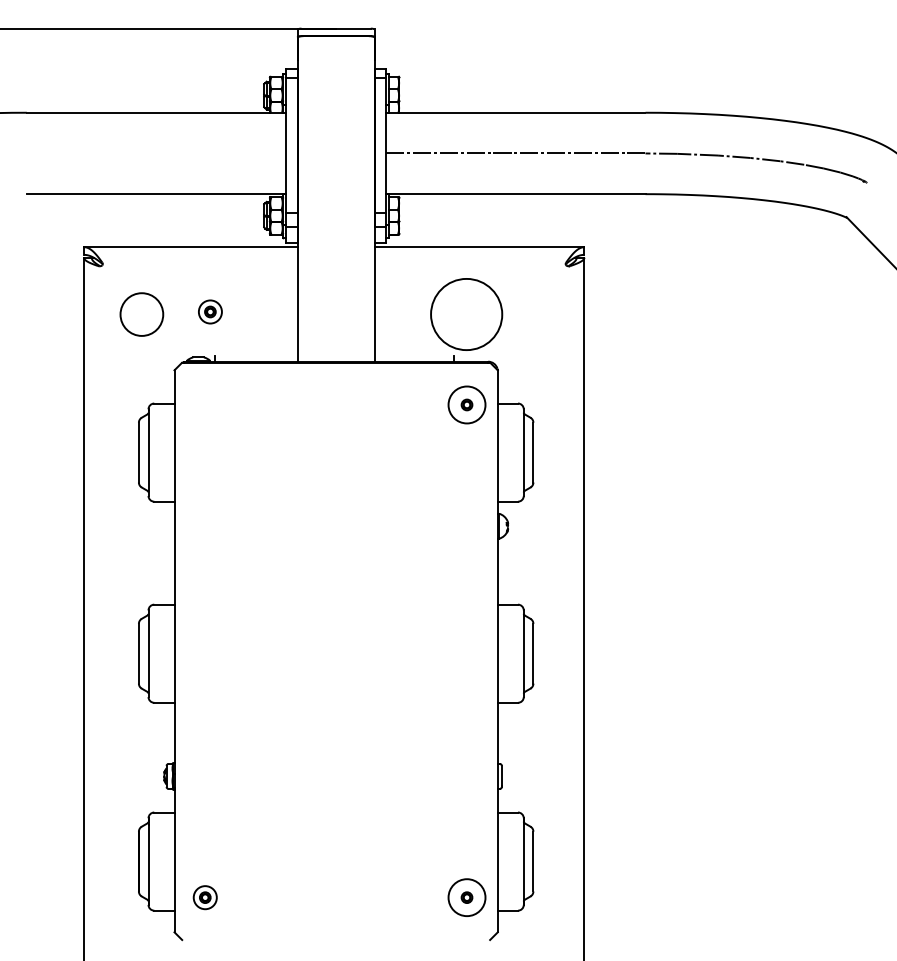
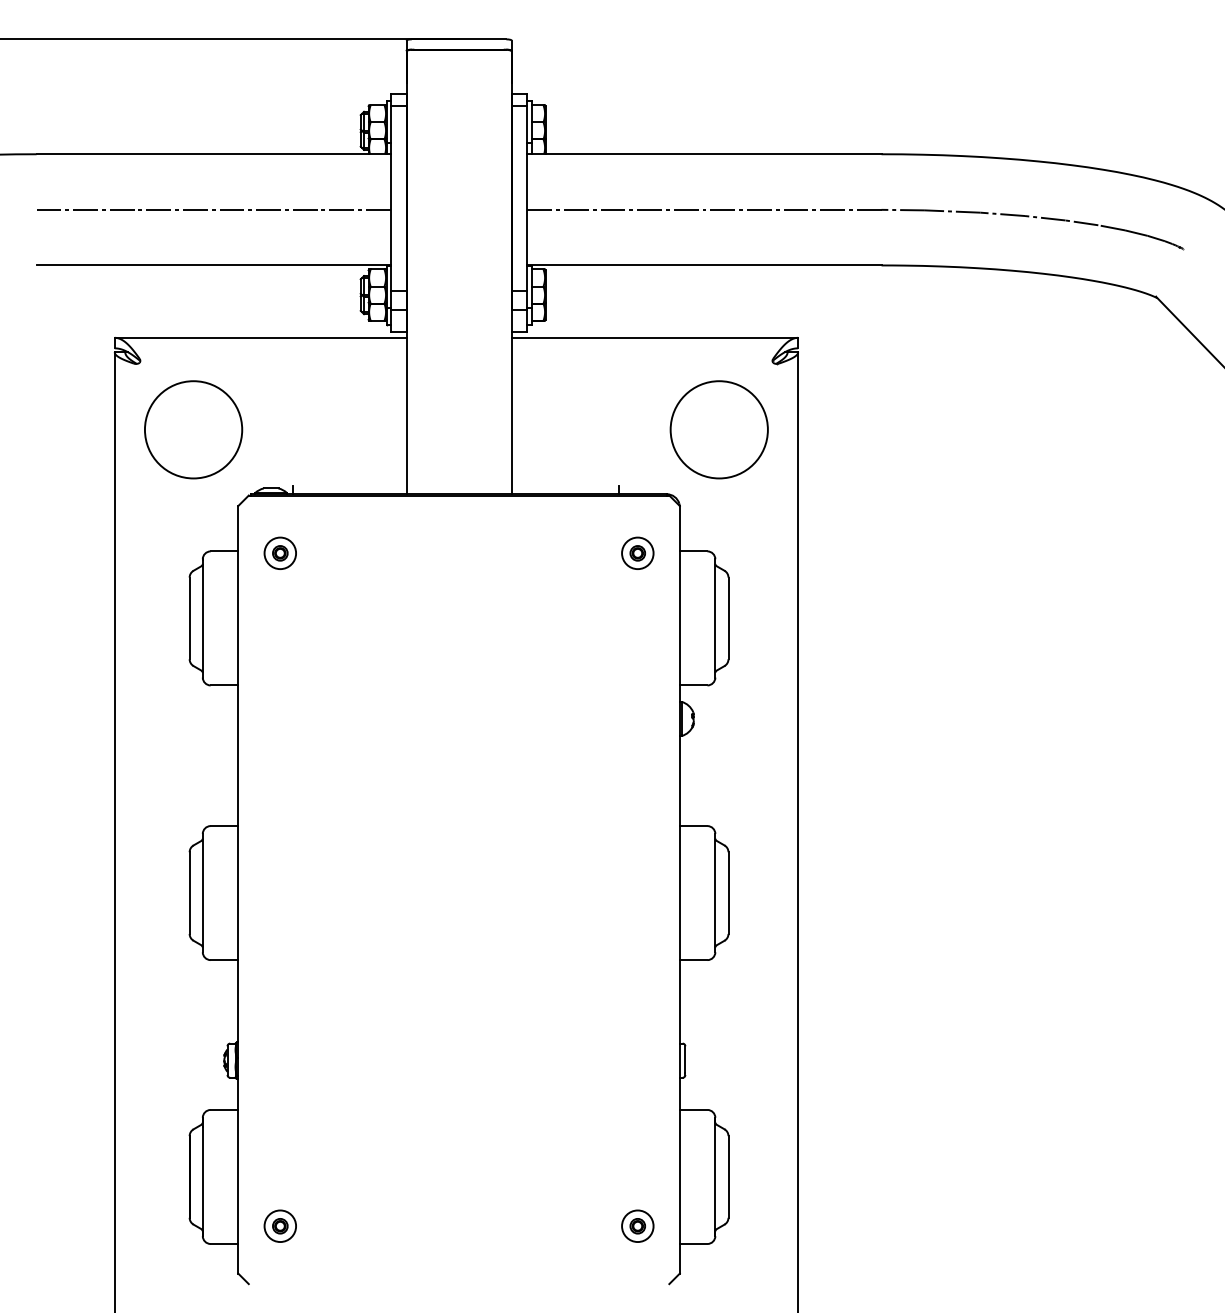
line: (156, 153) -> (213, 209), added
part: (209, 311) -> (279, 552), moved
circle: (141, 314) -> (193, 429), size x1.67
circle: (466, 314) -> (718, 429), moved
circle: (466, 405) -> (637, 553), size x0.62
circle: (466, 897) -> (637, 1226), size x0.62

